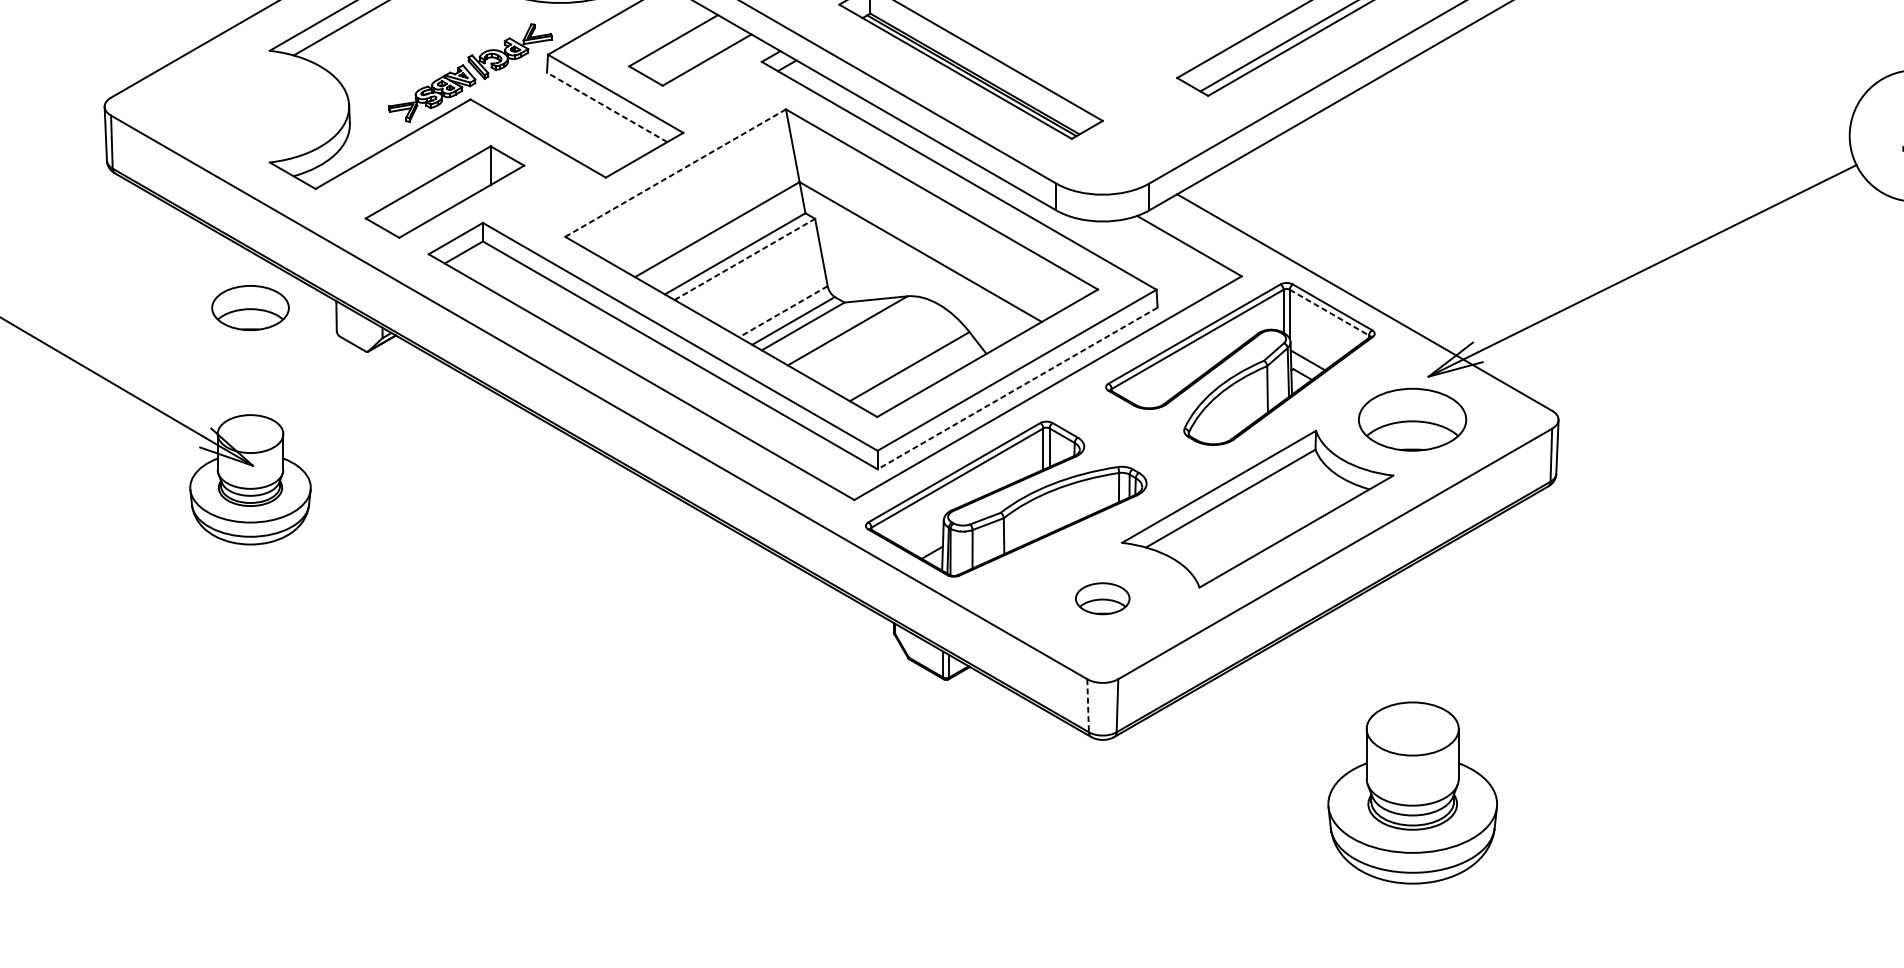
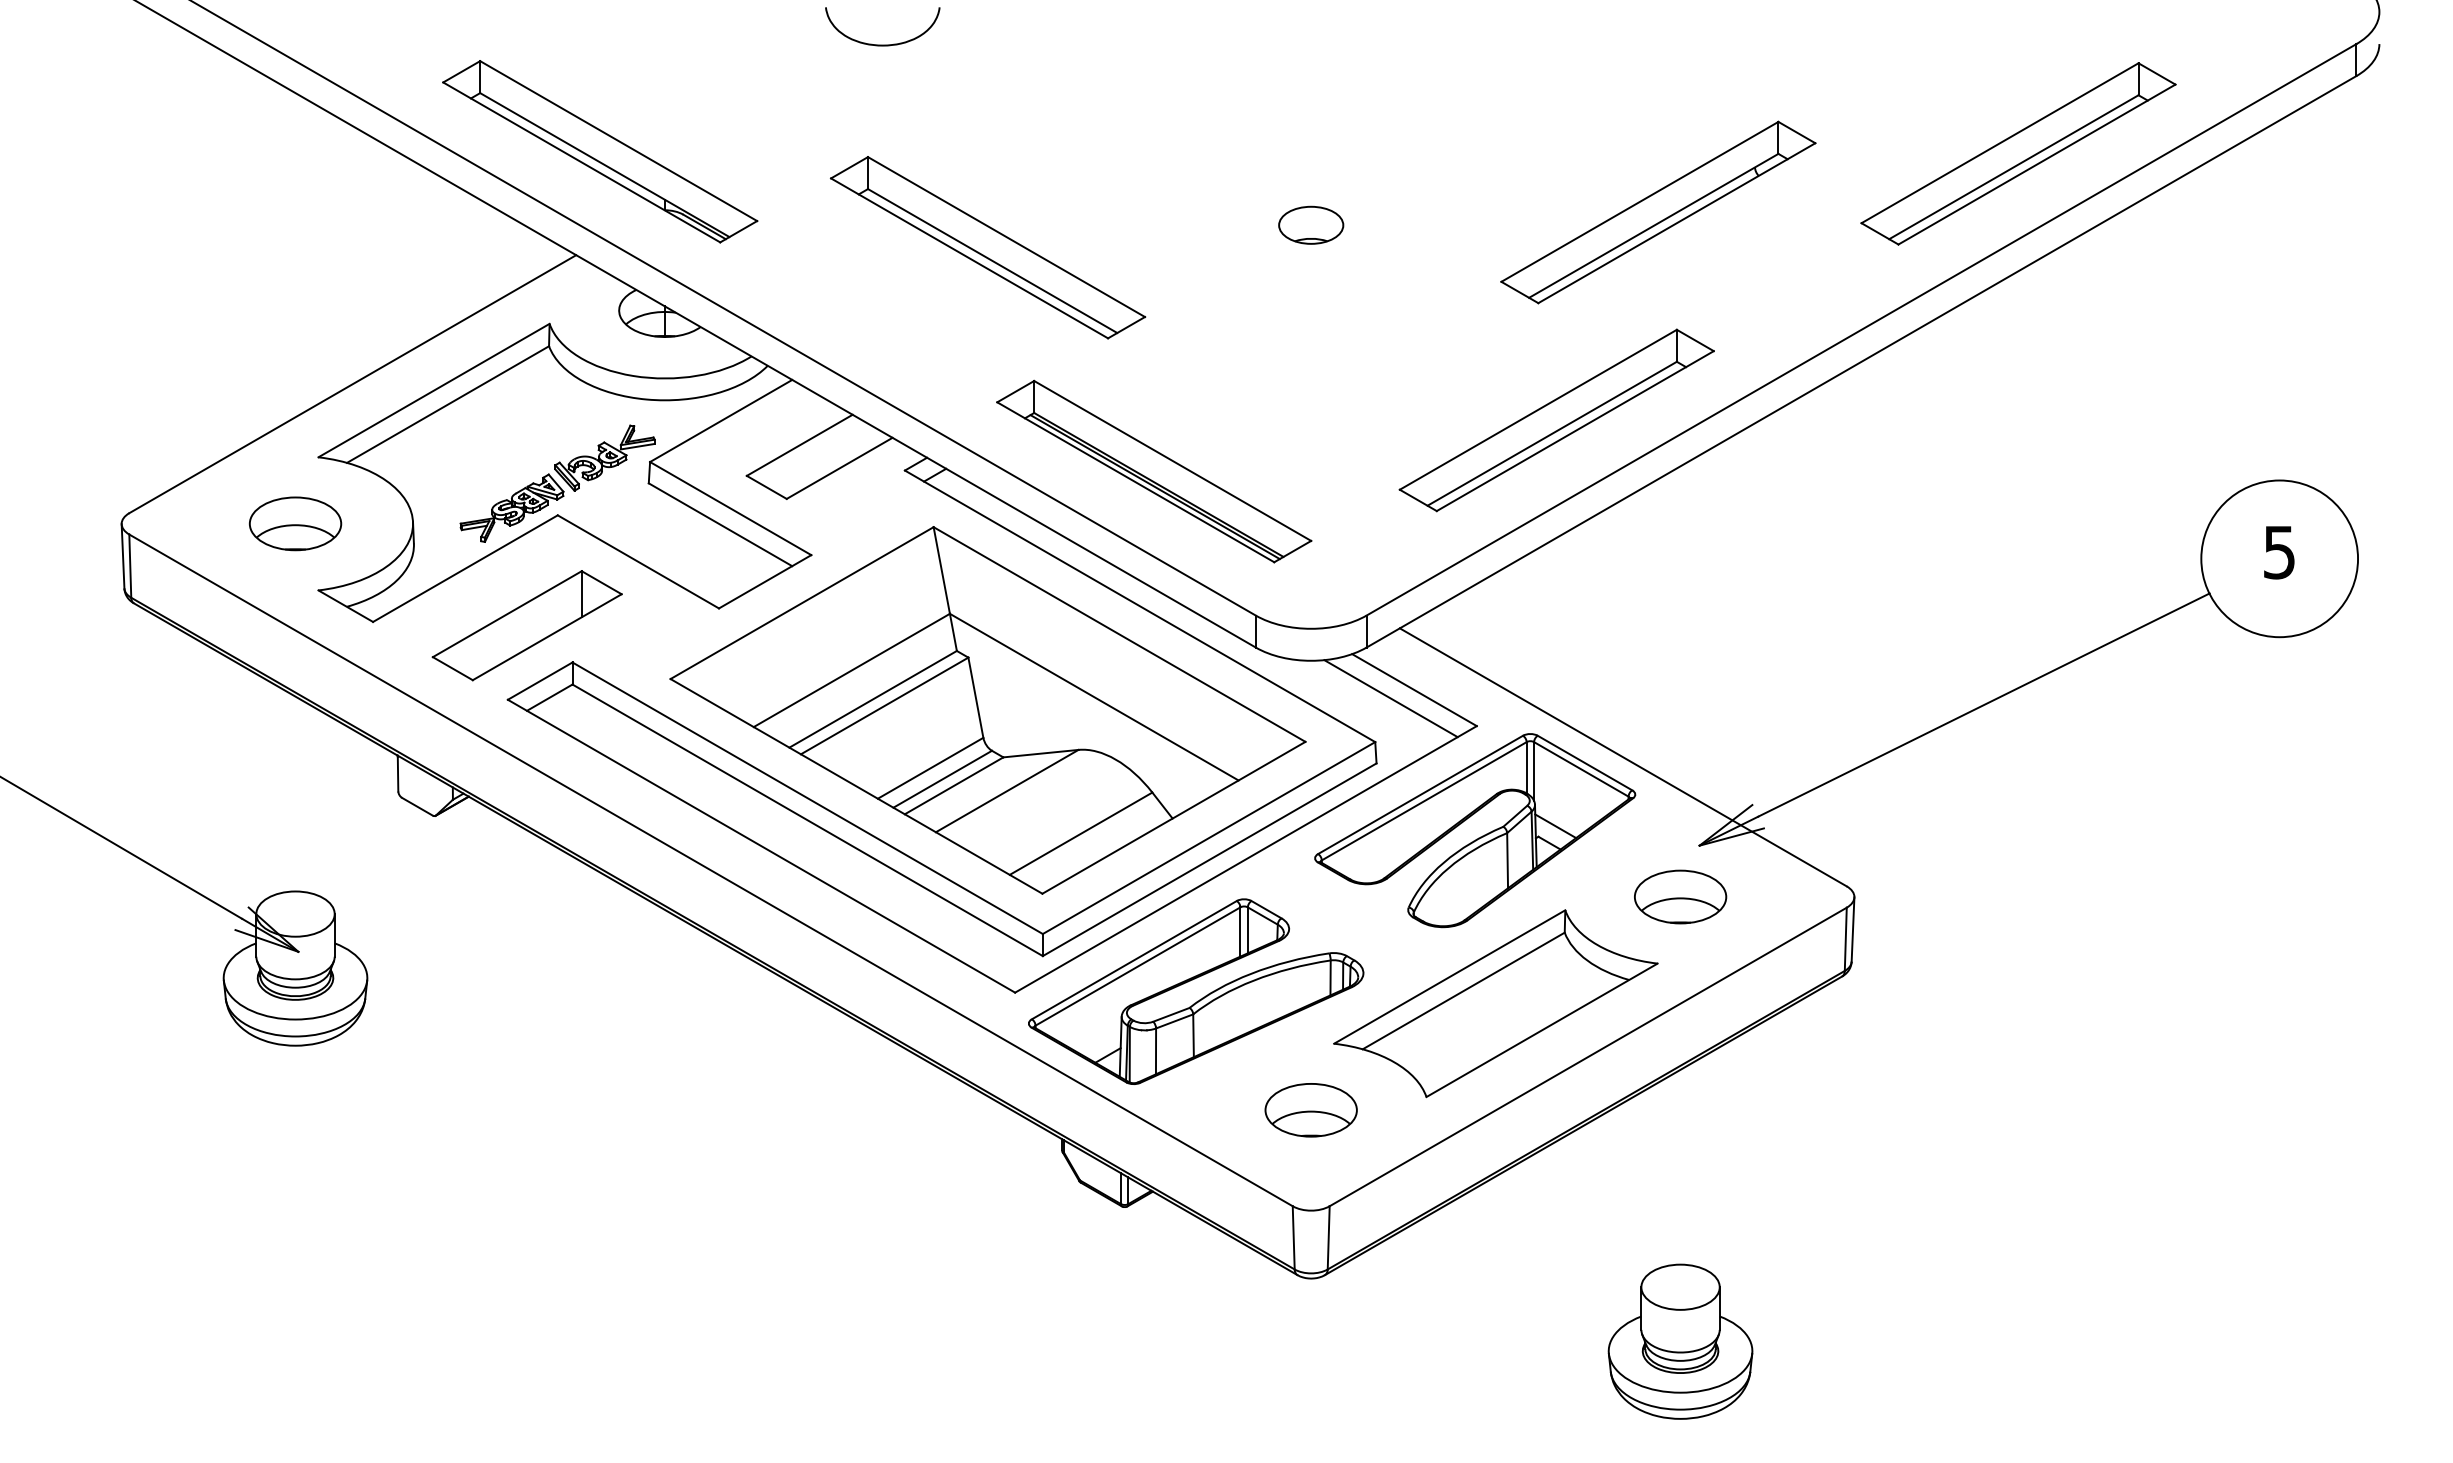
line: (607, 107) -> (720, 524), dashed -> solid
line: (675, 173) -> (802, 603), dashed -> solid
line: (1169, 253) -> (1390, 698), added
line: (744, 259) -> (884, 705), dashed -> solid
part: (250, 307) -> (295, 523), moved
line: (783, 311) -> (930, 768), dashed -> solid
line: (1329, 312) -> (1581, 769), dashed -> solid
line: (1017, 388) -> (1209, 859), dashed -> solid
part: (1412, 419) -> (1680, 896), size x0.71
part: (1102, 598) -> (1310, 1110), size x1.43
line: (1087, 705) -> (1293, 1237), dashed -> solid
part: (1412, 792) -> (1680, 1341), size x0.71

